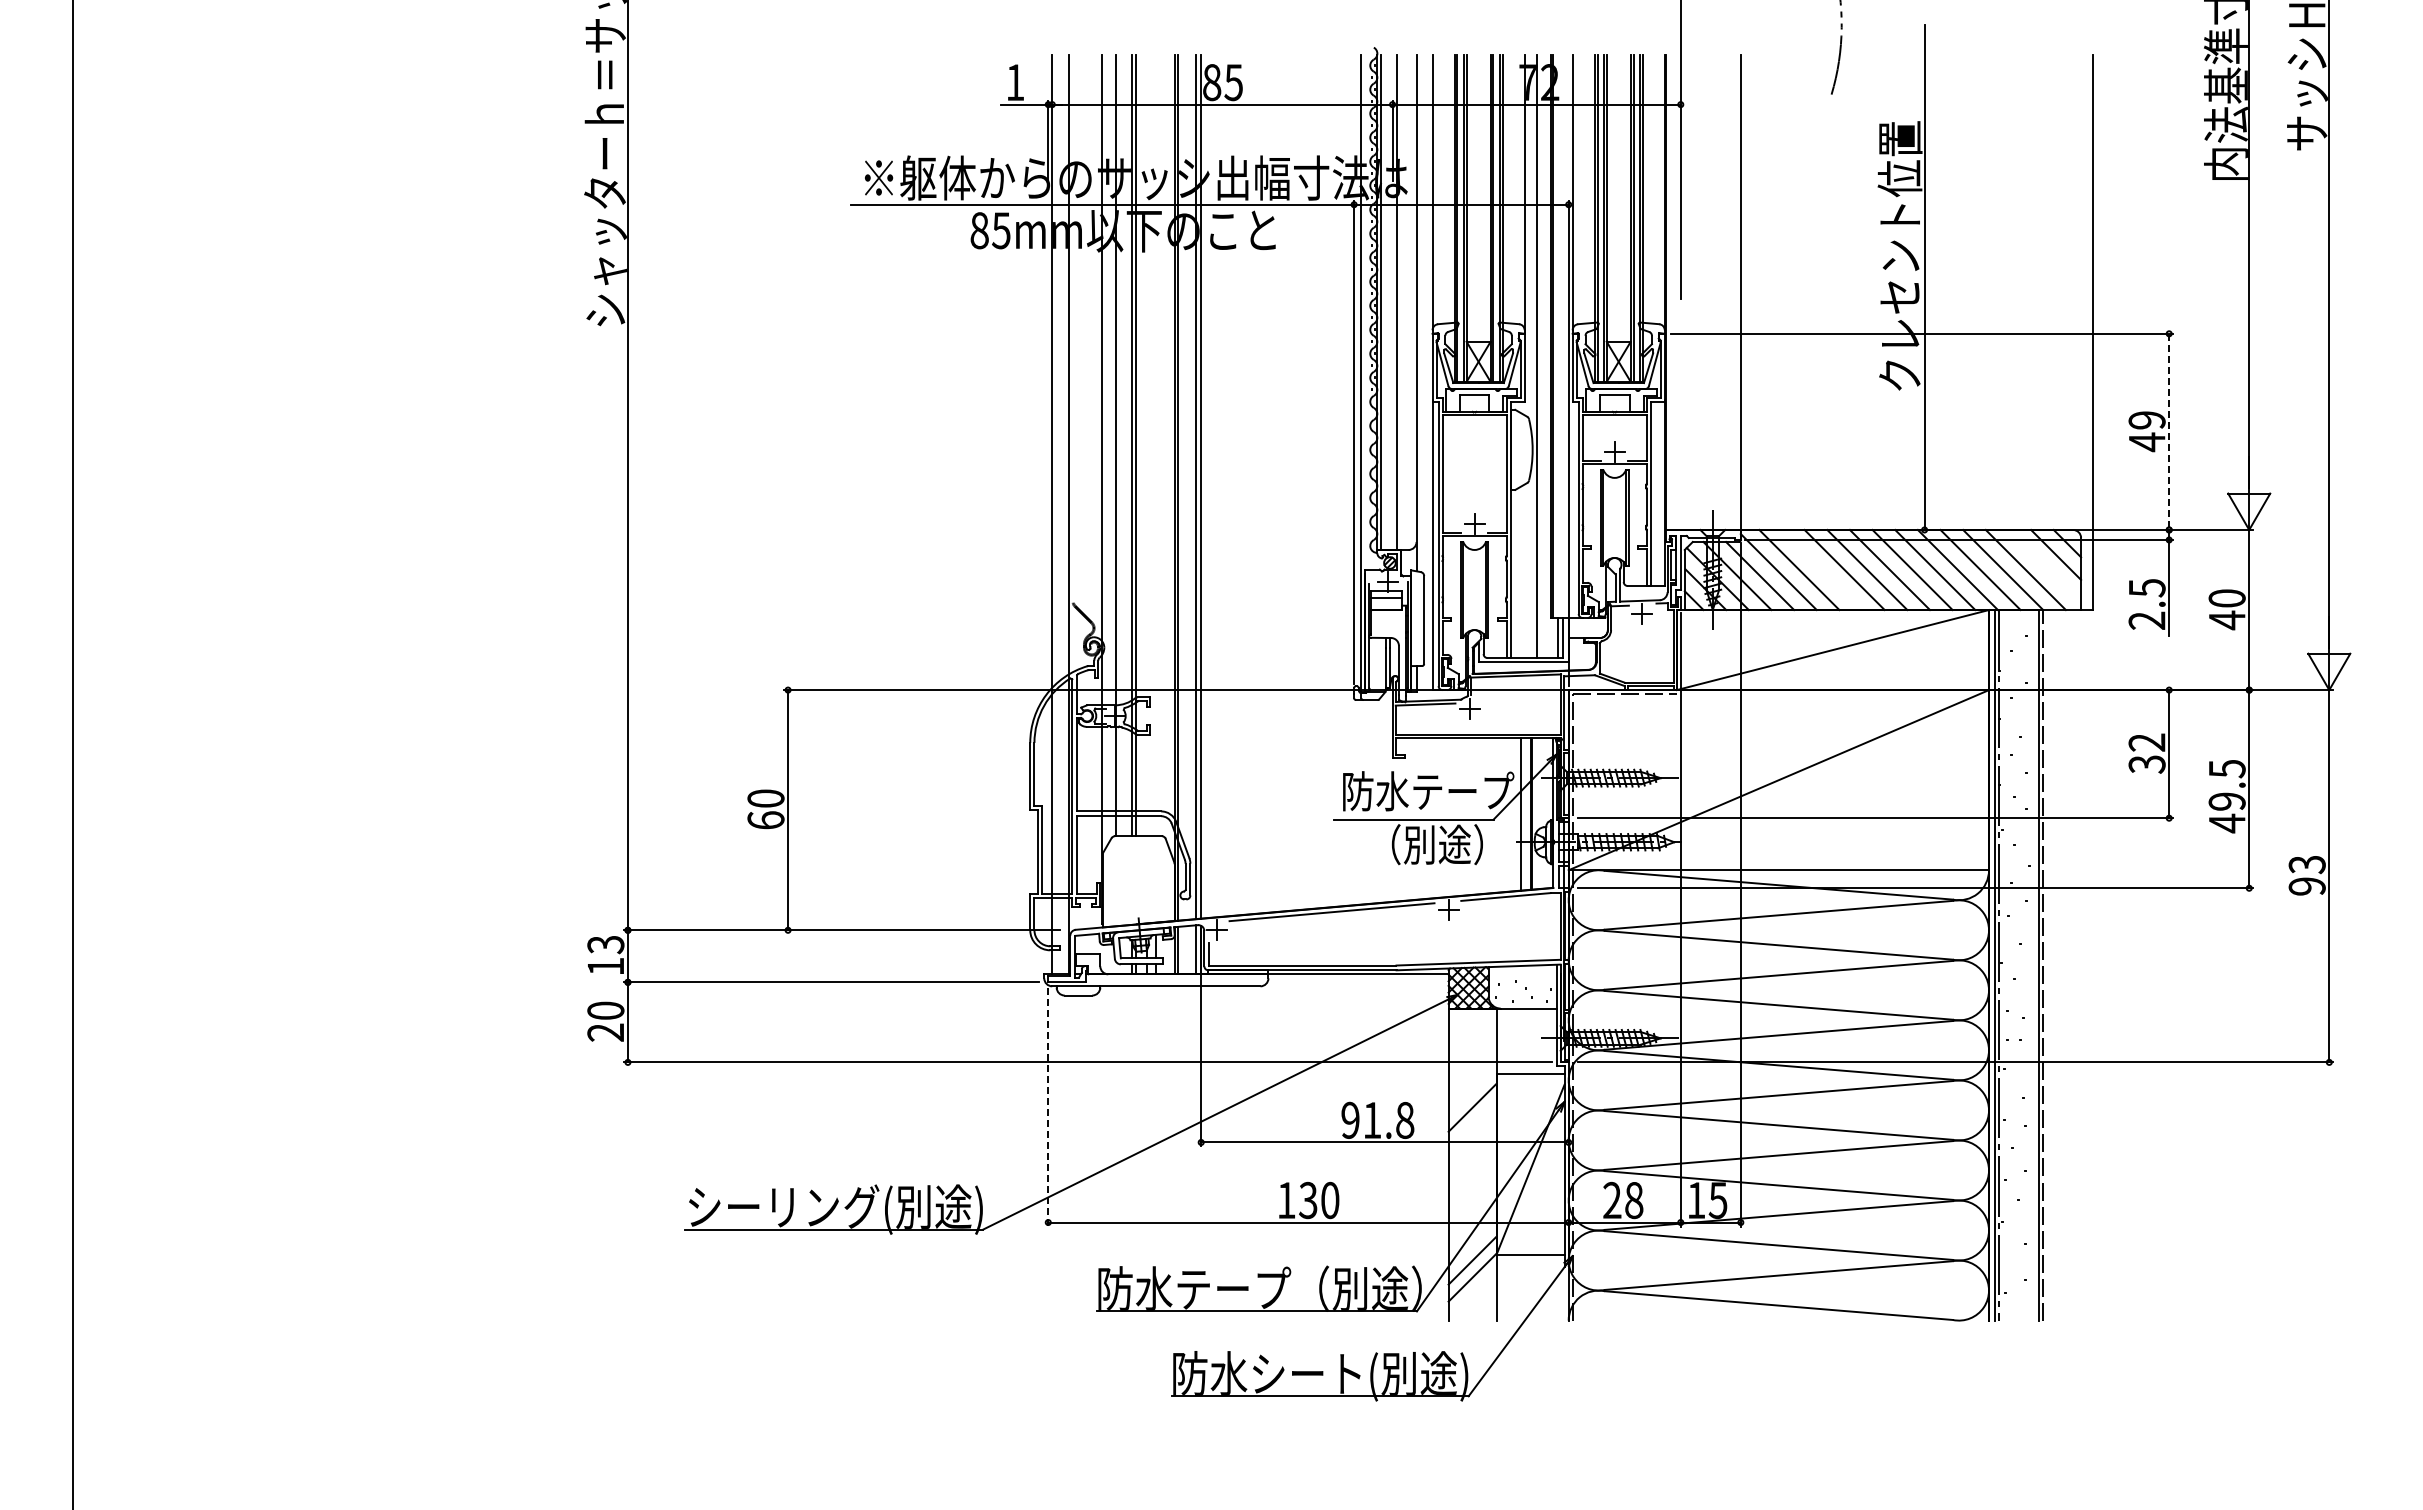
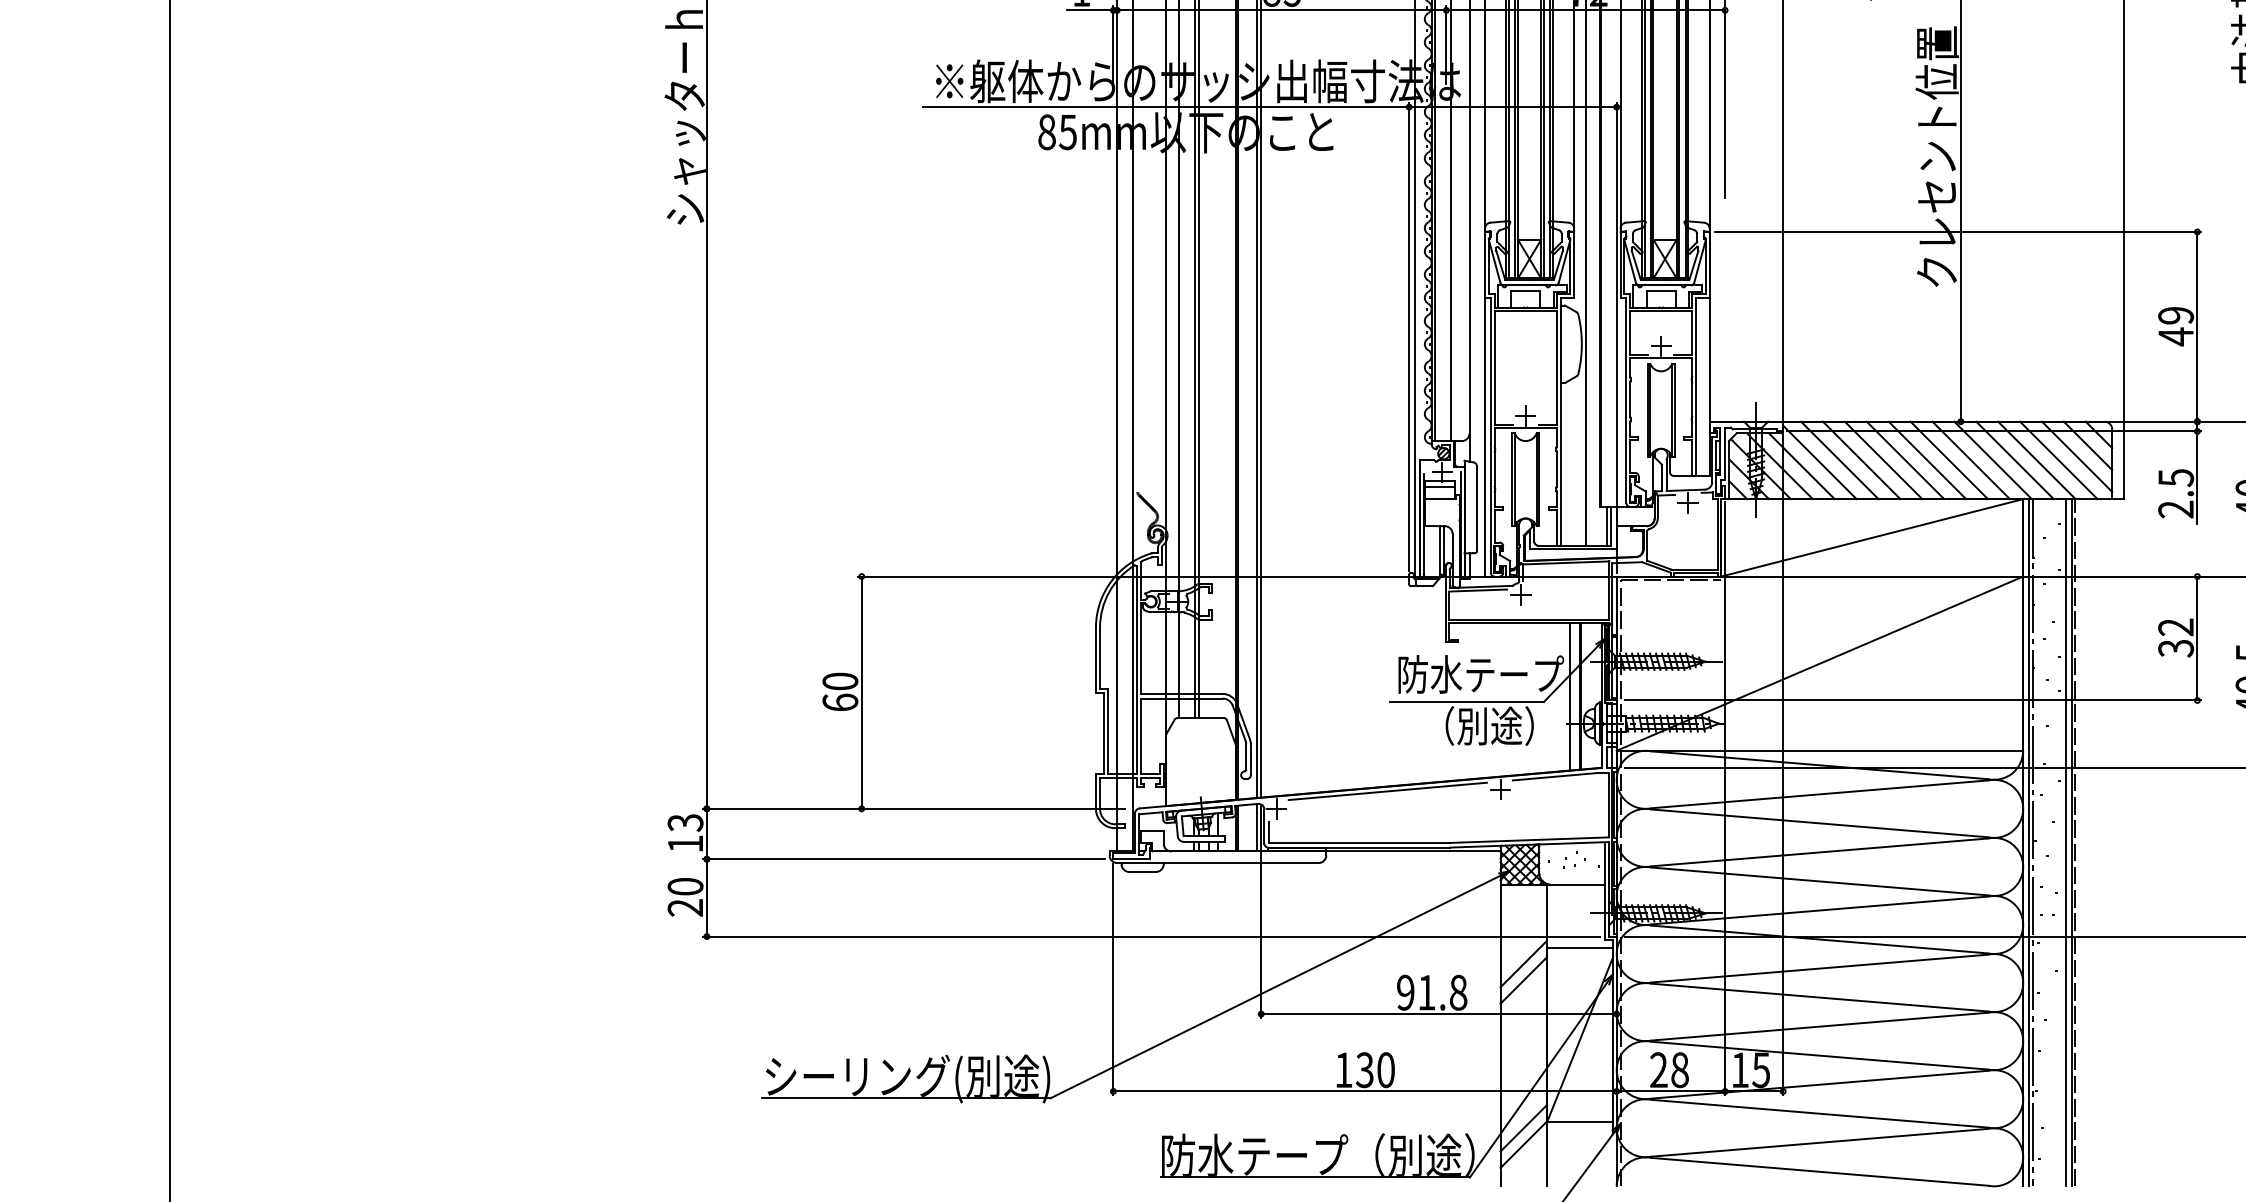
line: (2169, 432) -> (2197, 327), dashed -> solid
line: (2044, 565) -> (2076, 456), added
line: (1822, 569) -> (1862, 459), added
line: (2033, 965) -> (2066, 842), added
line: (1472, 1090) -> (1523, 963), added
line: (1048, 1107) -> (1113, 980), dashed -> solid

